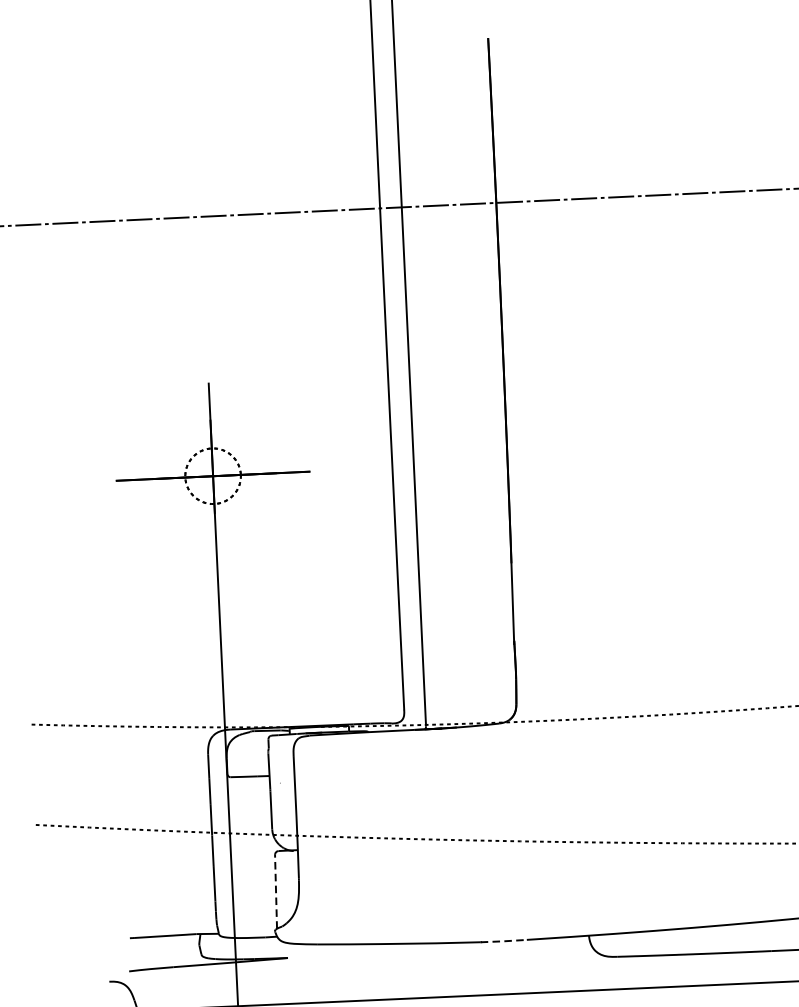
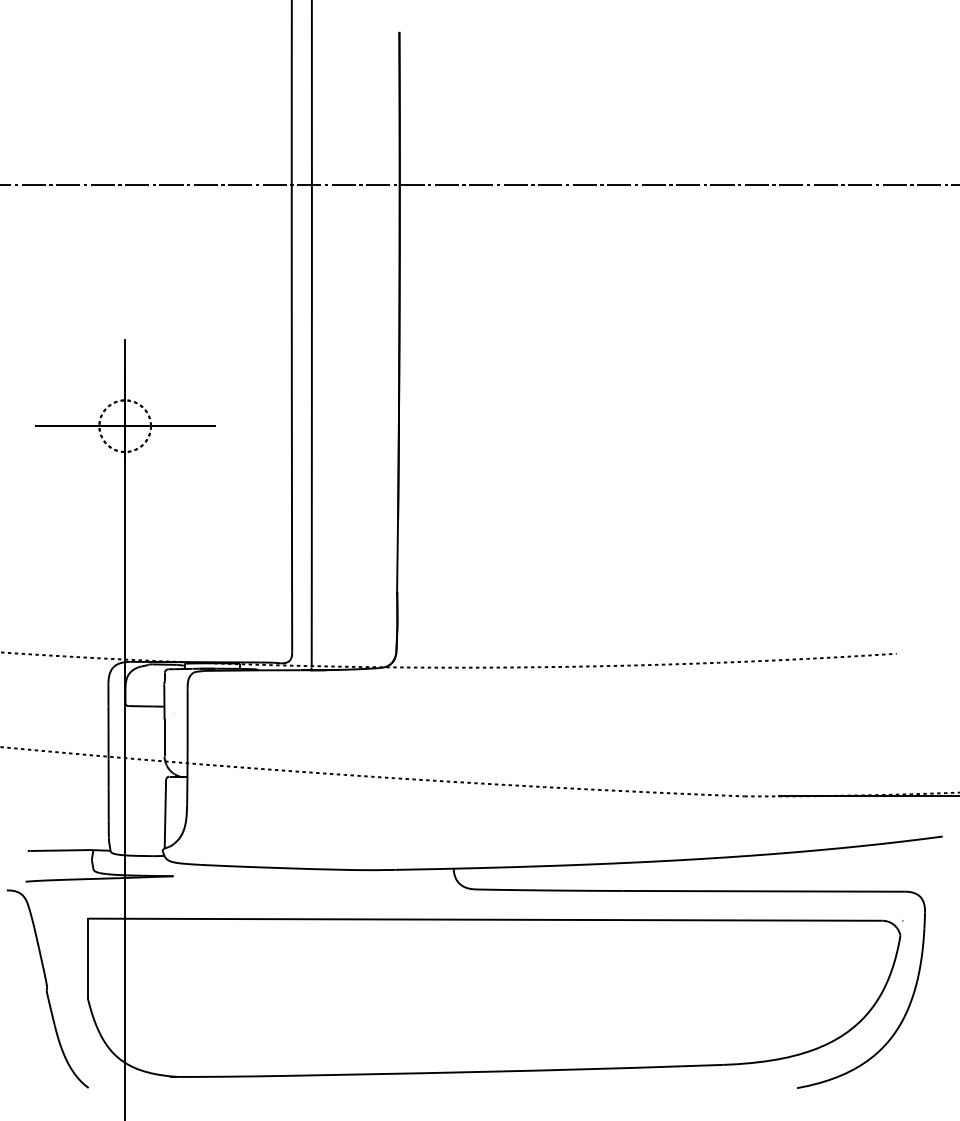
line: (276, 890) -> (165, 813), dashed -> solid
line: (503, 941) -> (374, 870), dashed -> solid

